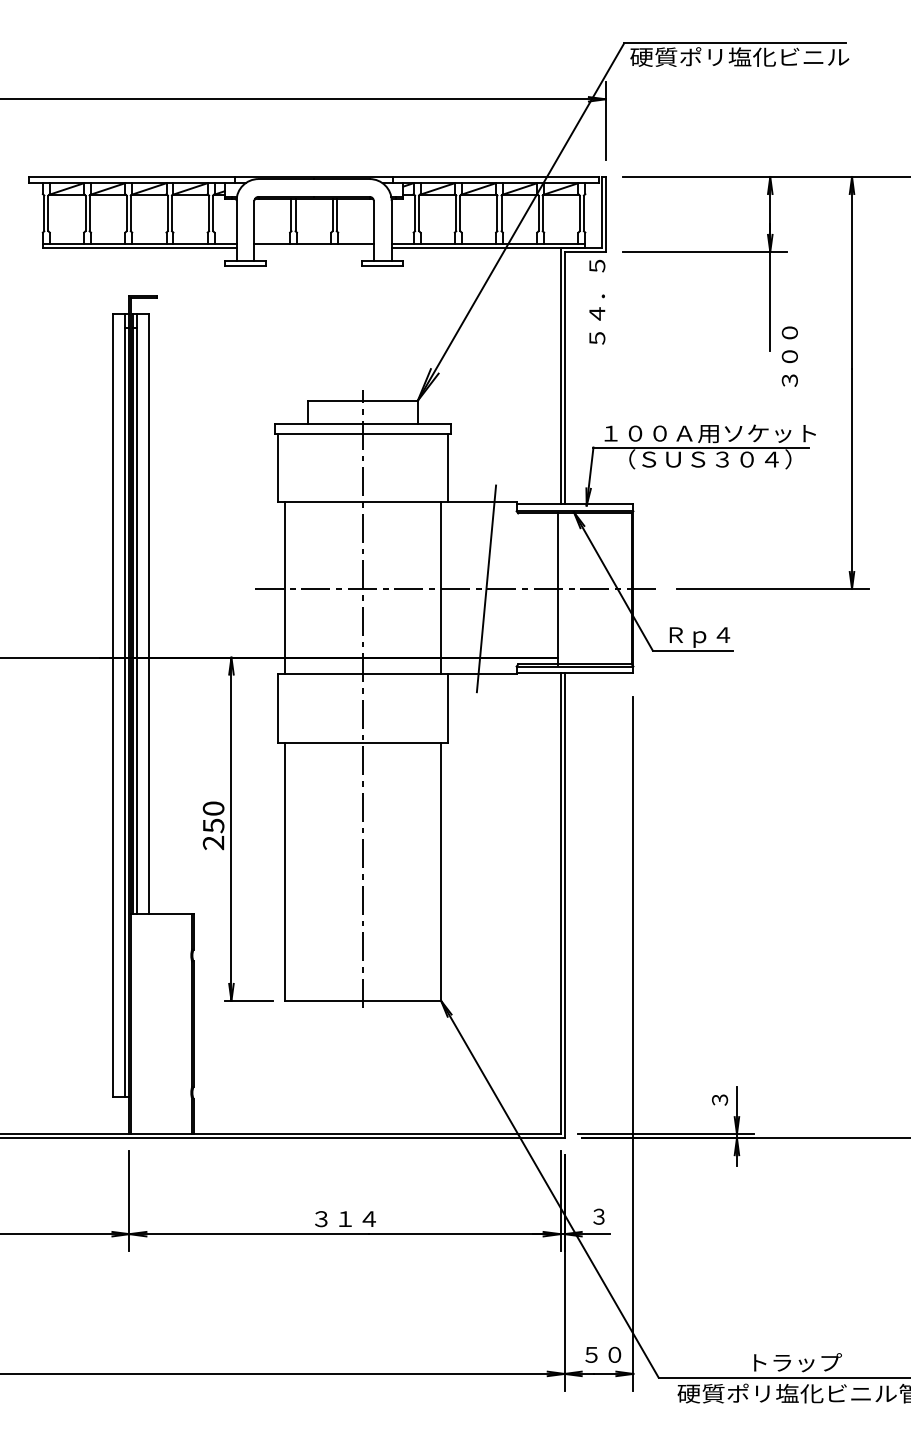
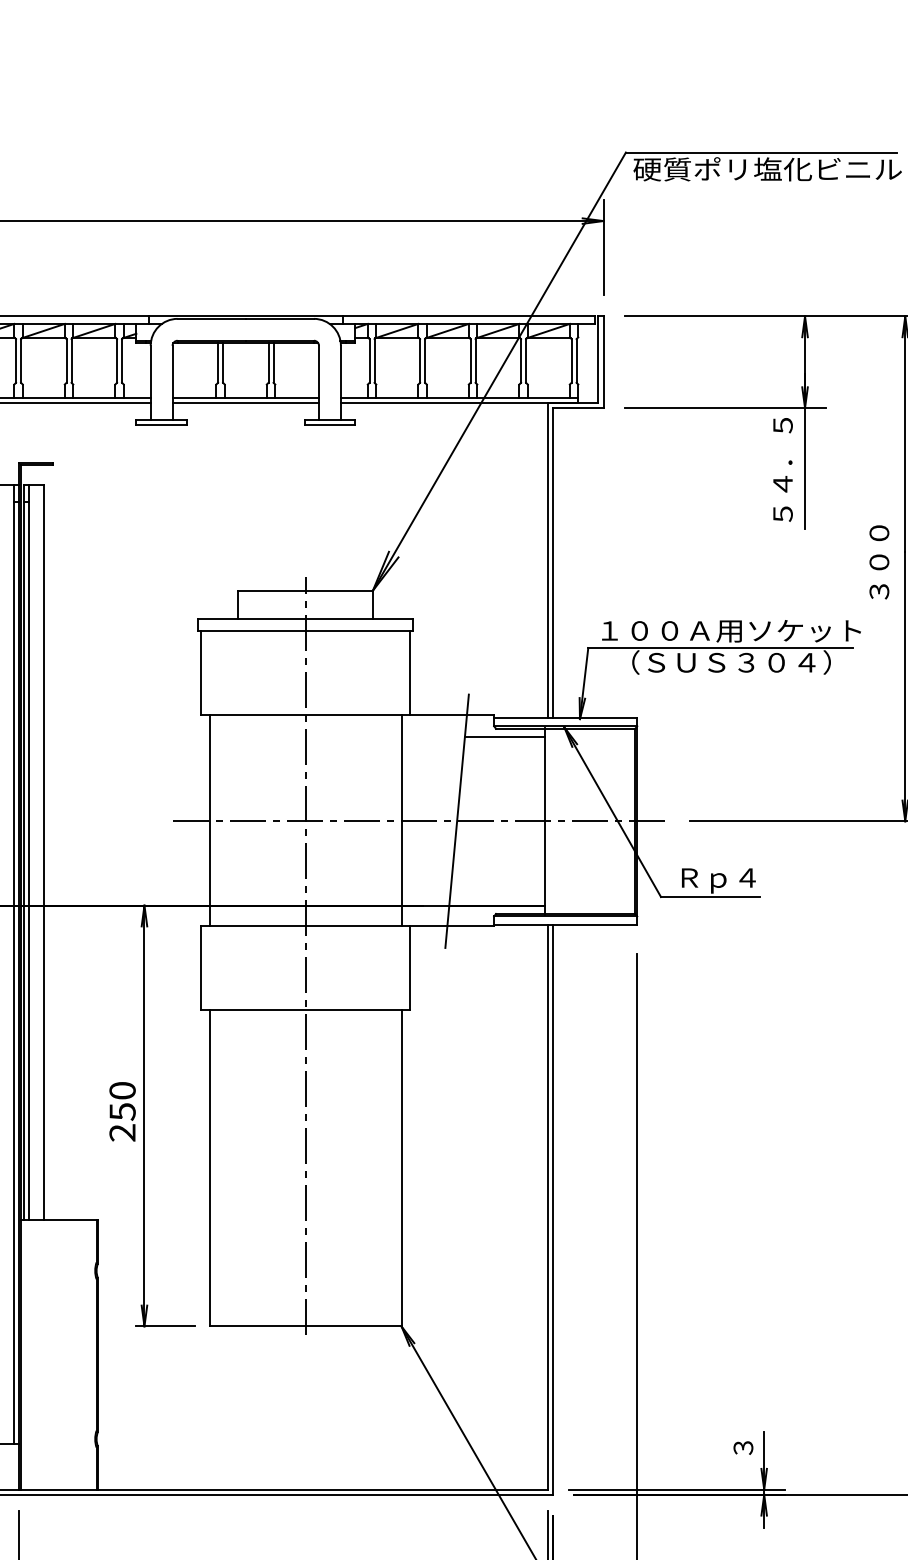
line: (313, 247) -> (245, 402), added
text: (597, 302) -> (783, 470), moved
text: (789, 356) -> (878, 562), moved
line: (524, 520) -> (503, 737), added

